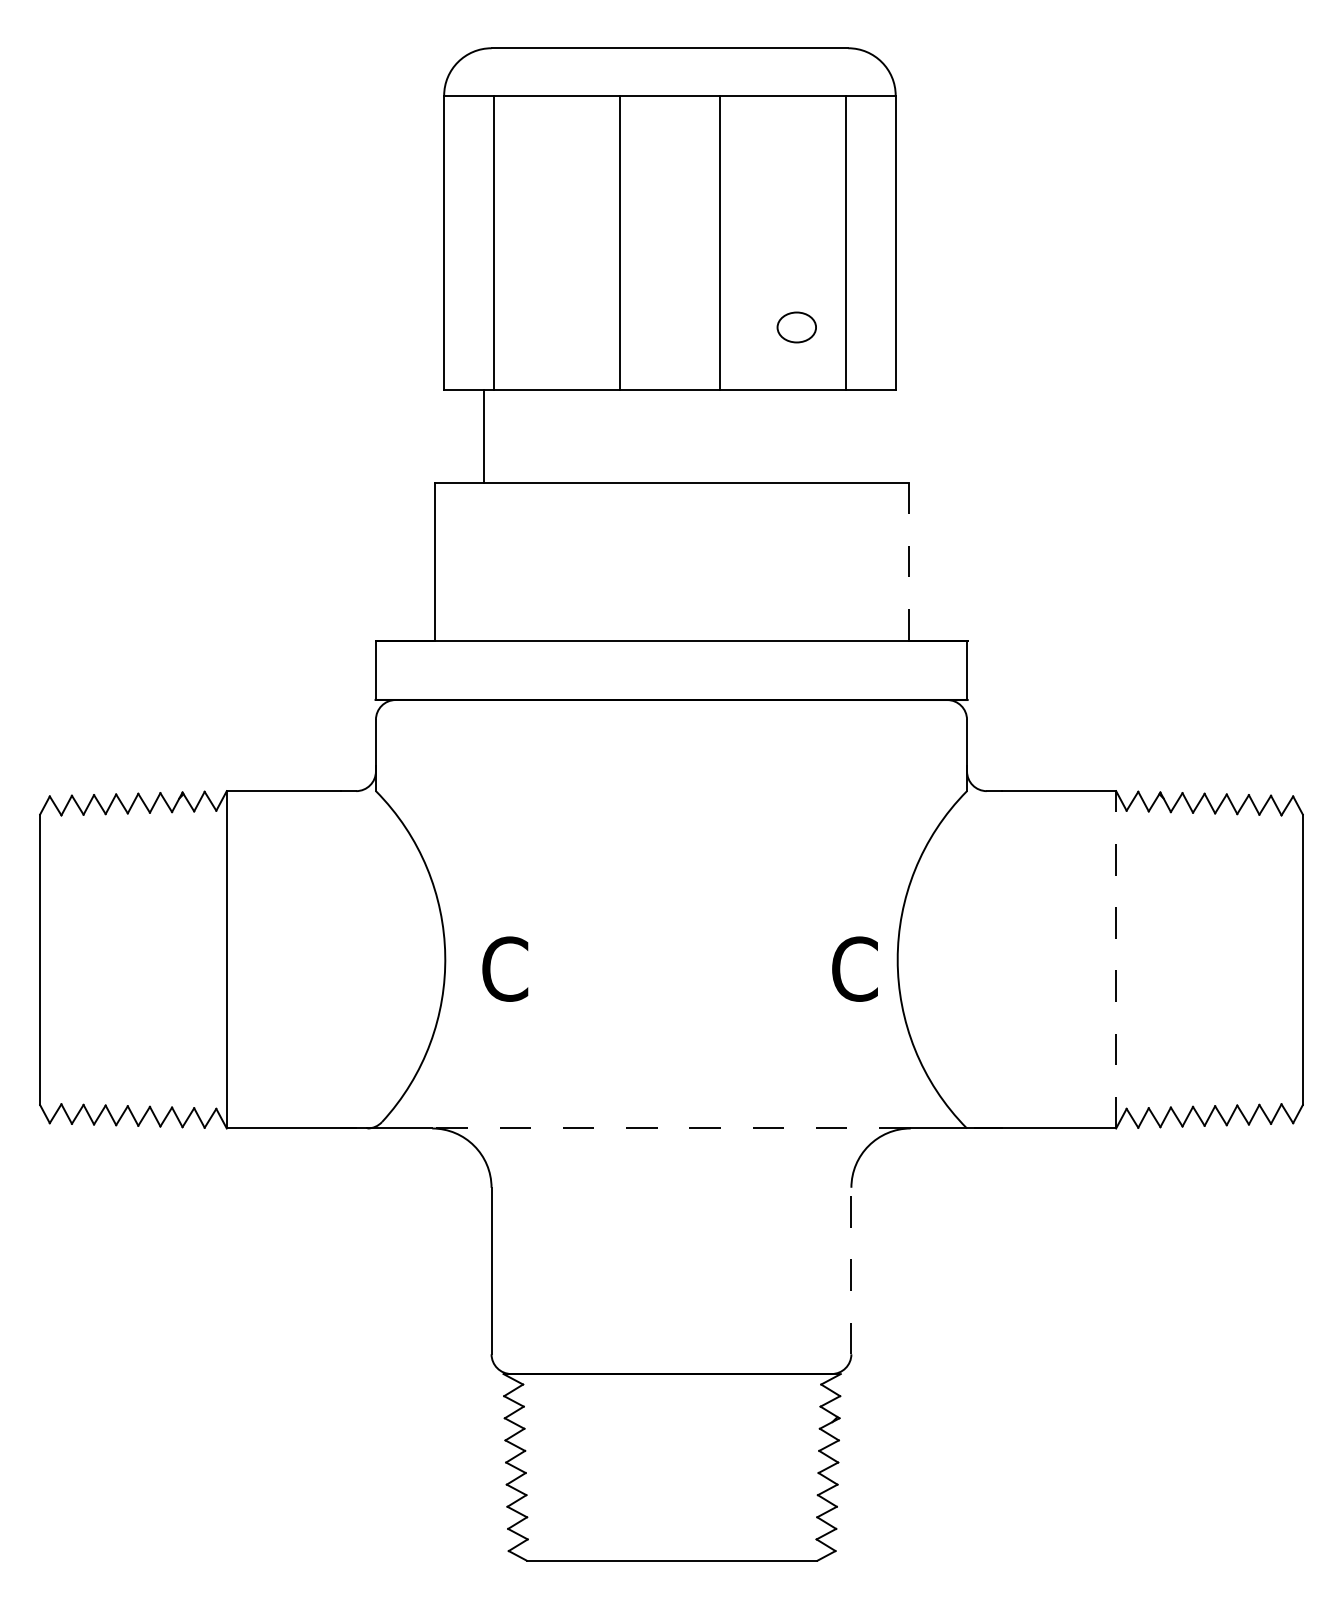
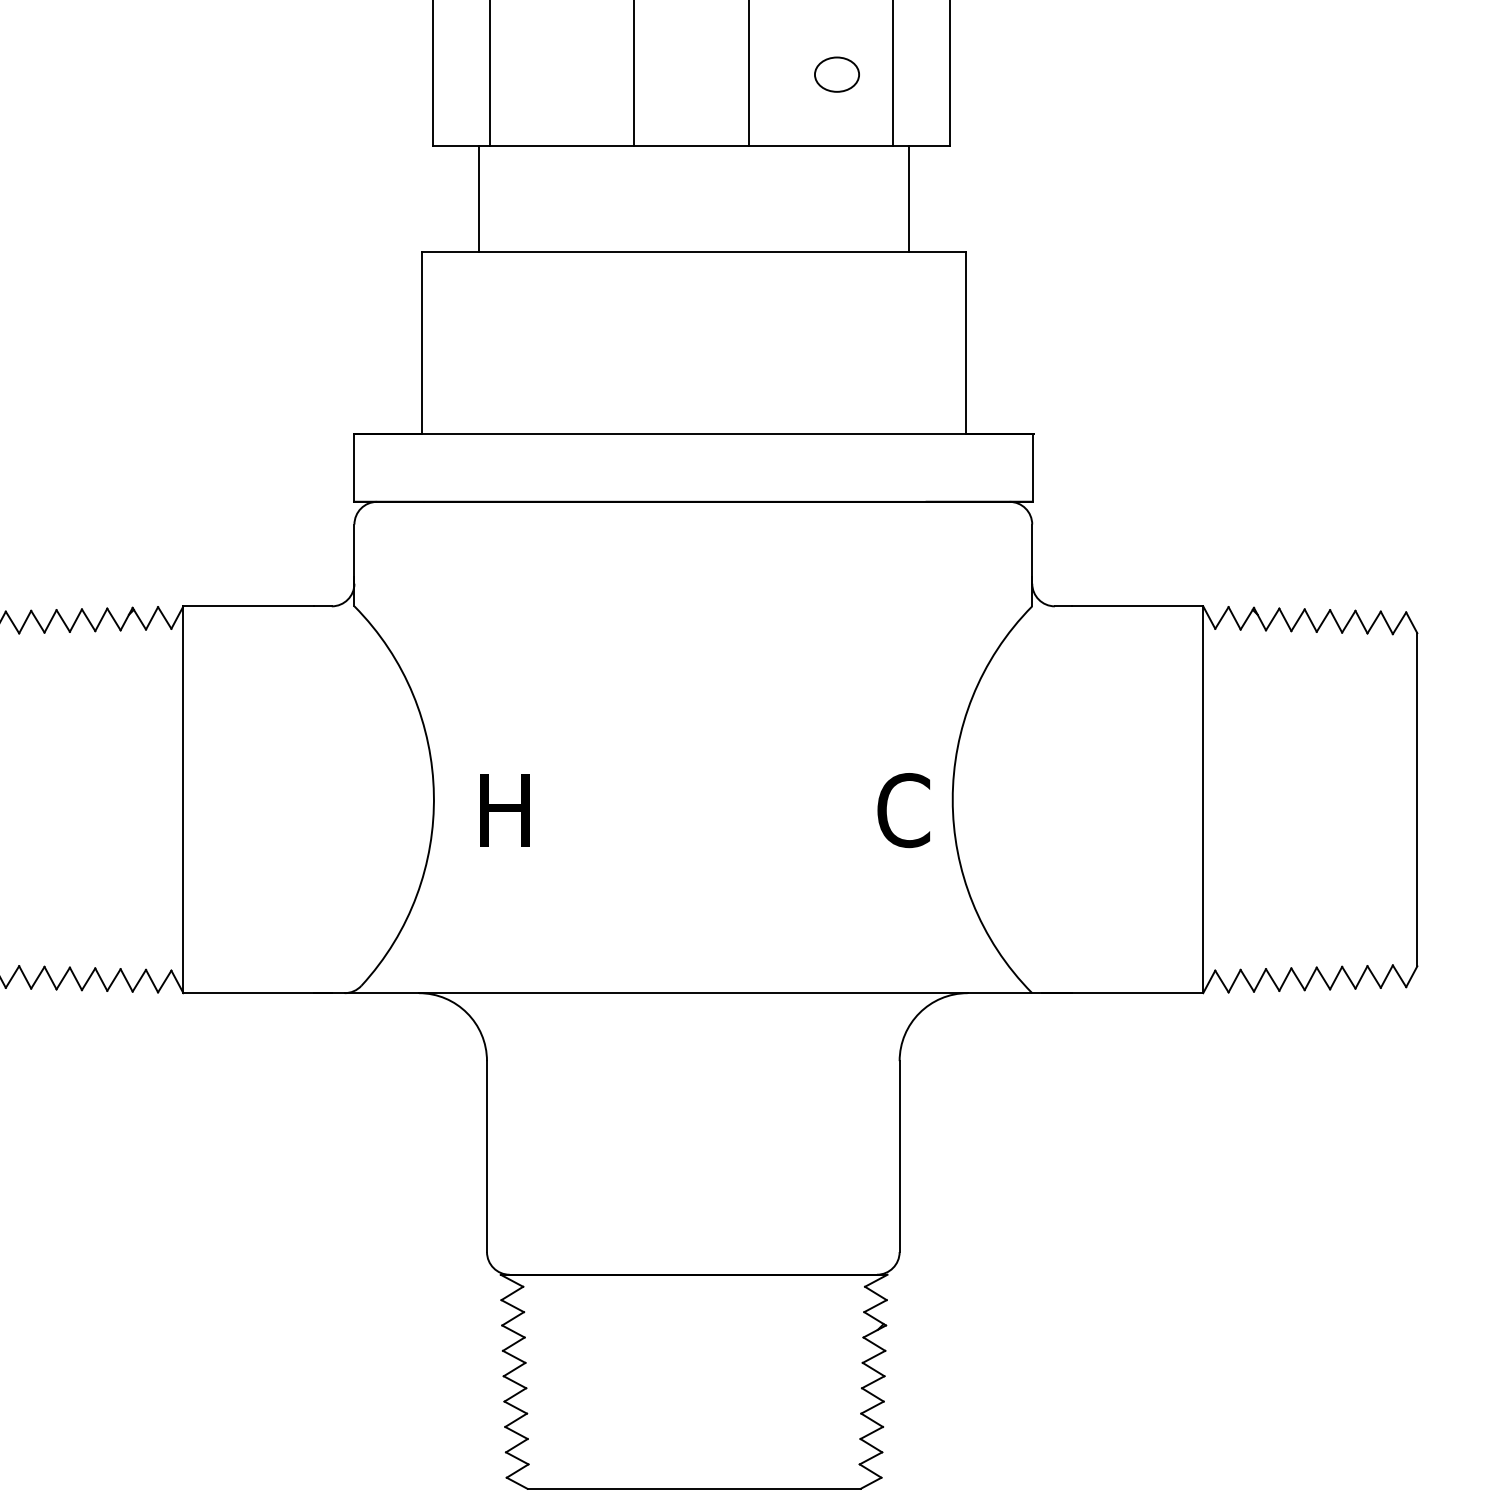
line: (859, 435) -> (908, 198), added
line: (909, 561) -> (966, 343), dashed -> solid
line: (1116, 959) -> (1203, 799), dashed -> solid
text: (505, 968) -> (502, 809), C -> H
line: (670, 1128) -> (692, 993), dashed -> solid
line: (851, 1270) -> (899, 1156), dashed -> solid

